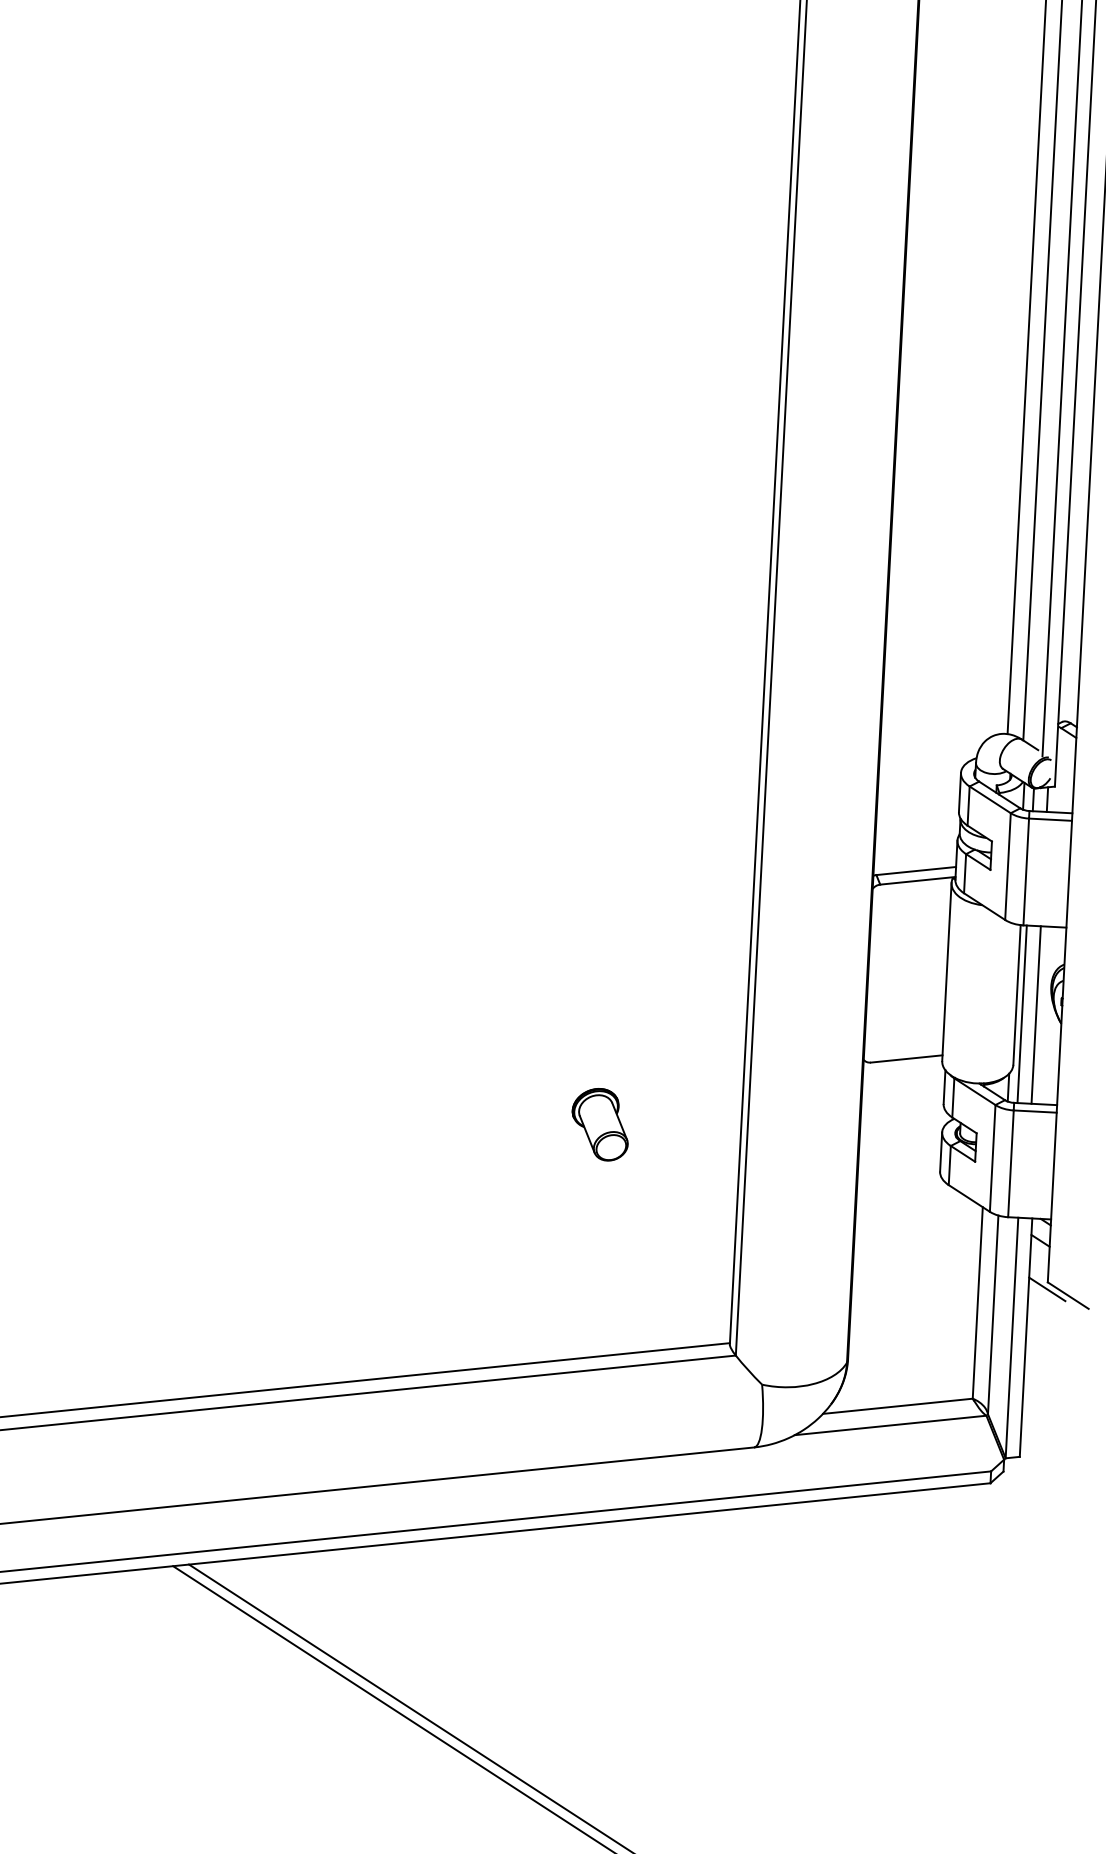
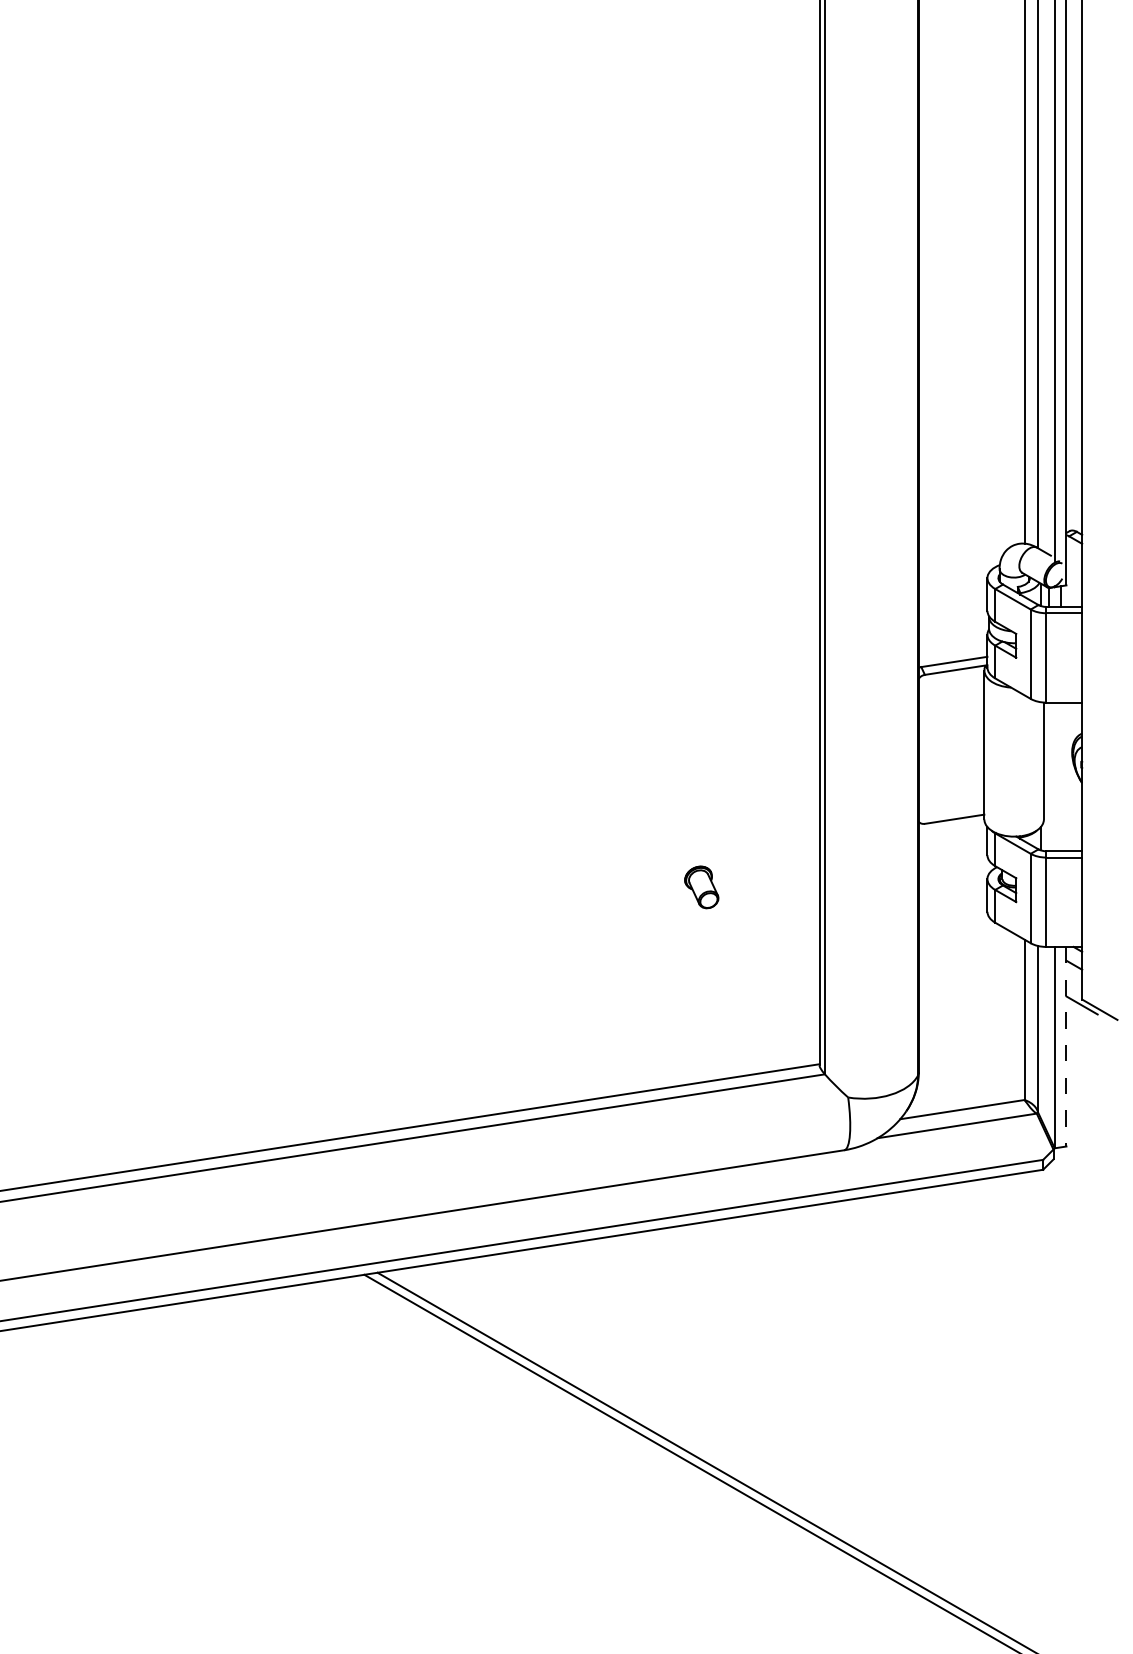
line: (1022, 1013) -> (1049, 776), removed
line: (1035, 1014) -> (1060, 776), removed
part: (600, 1124) -> (701, 887), size x0.7
line: (1026, 1337) -> (1066, 1046), solid -> dashed

